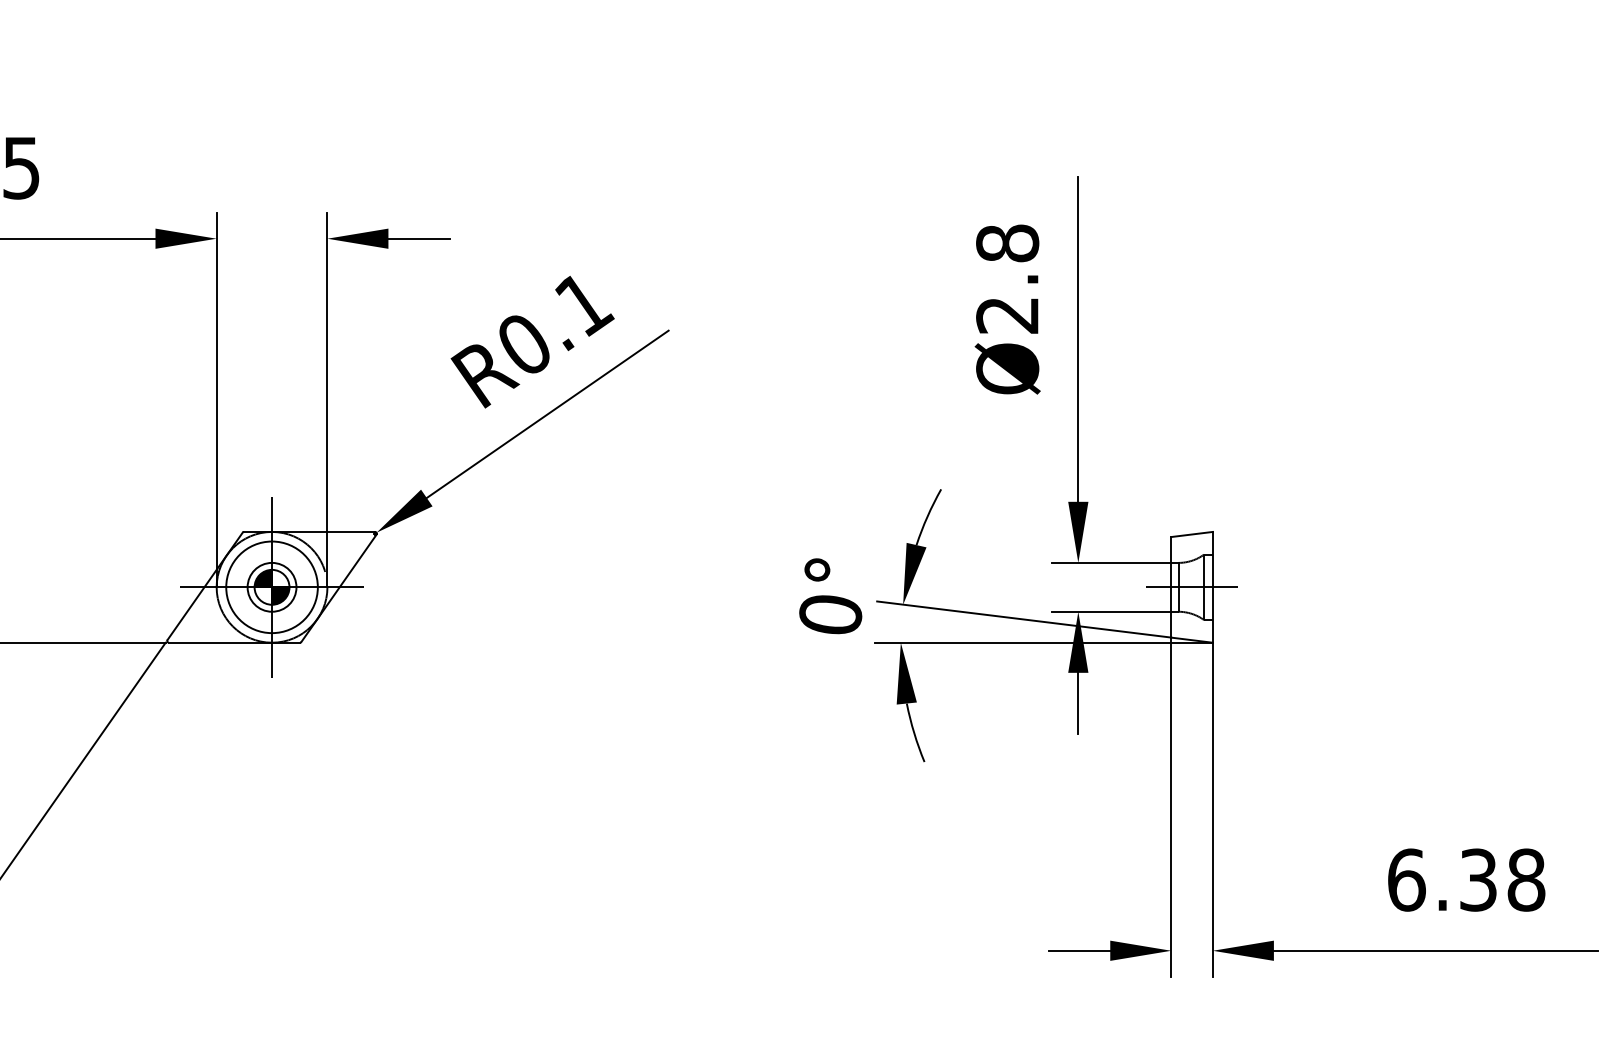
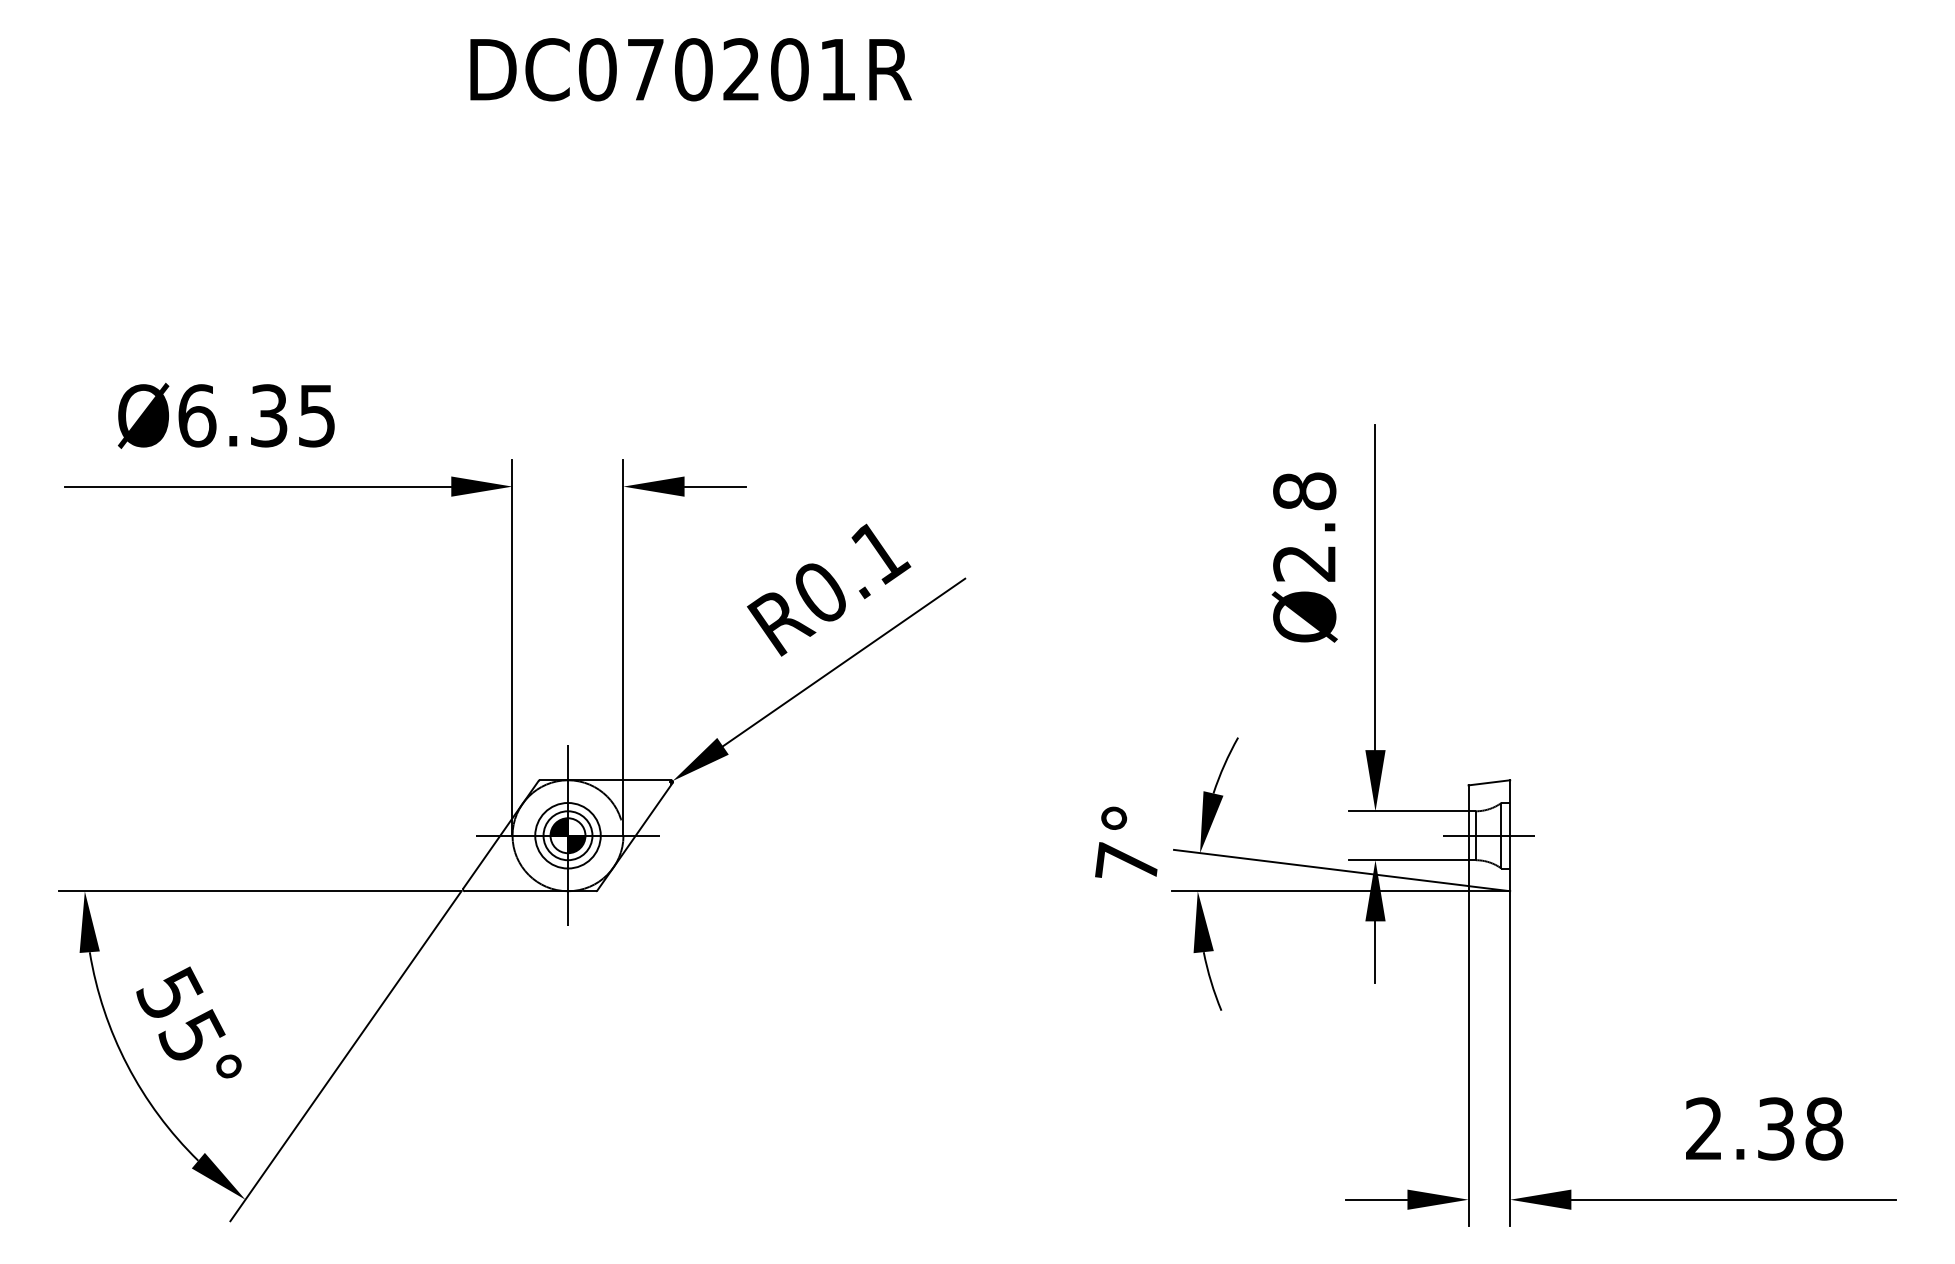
circle: (271, 587) -> (567, 835), size x0.71
text: (830, 614) -> (1127, 862), 0° -> 7°
text: (1406, 879) -> (1704, 1128), 6.38 -> 2.38

